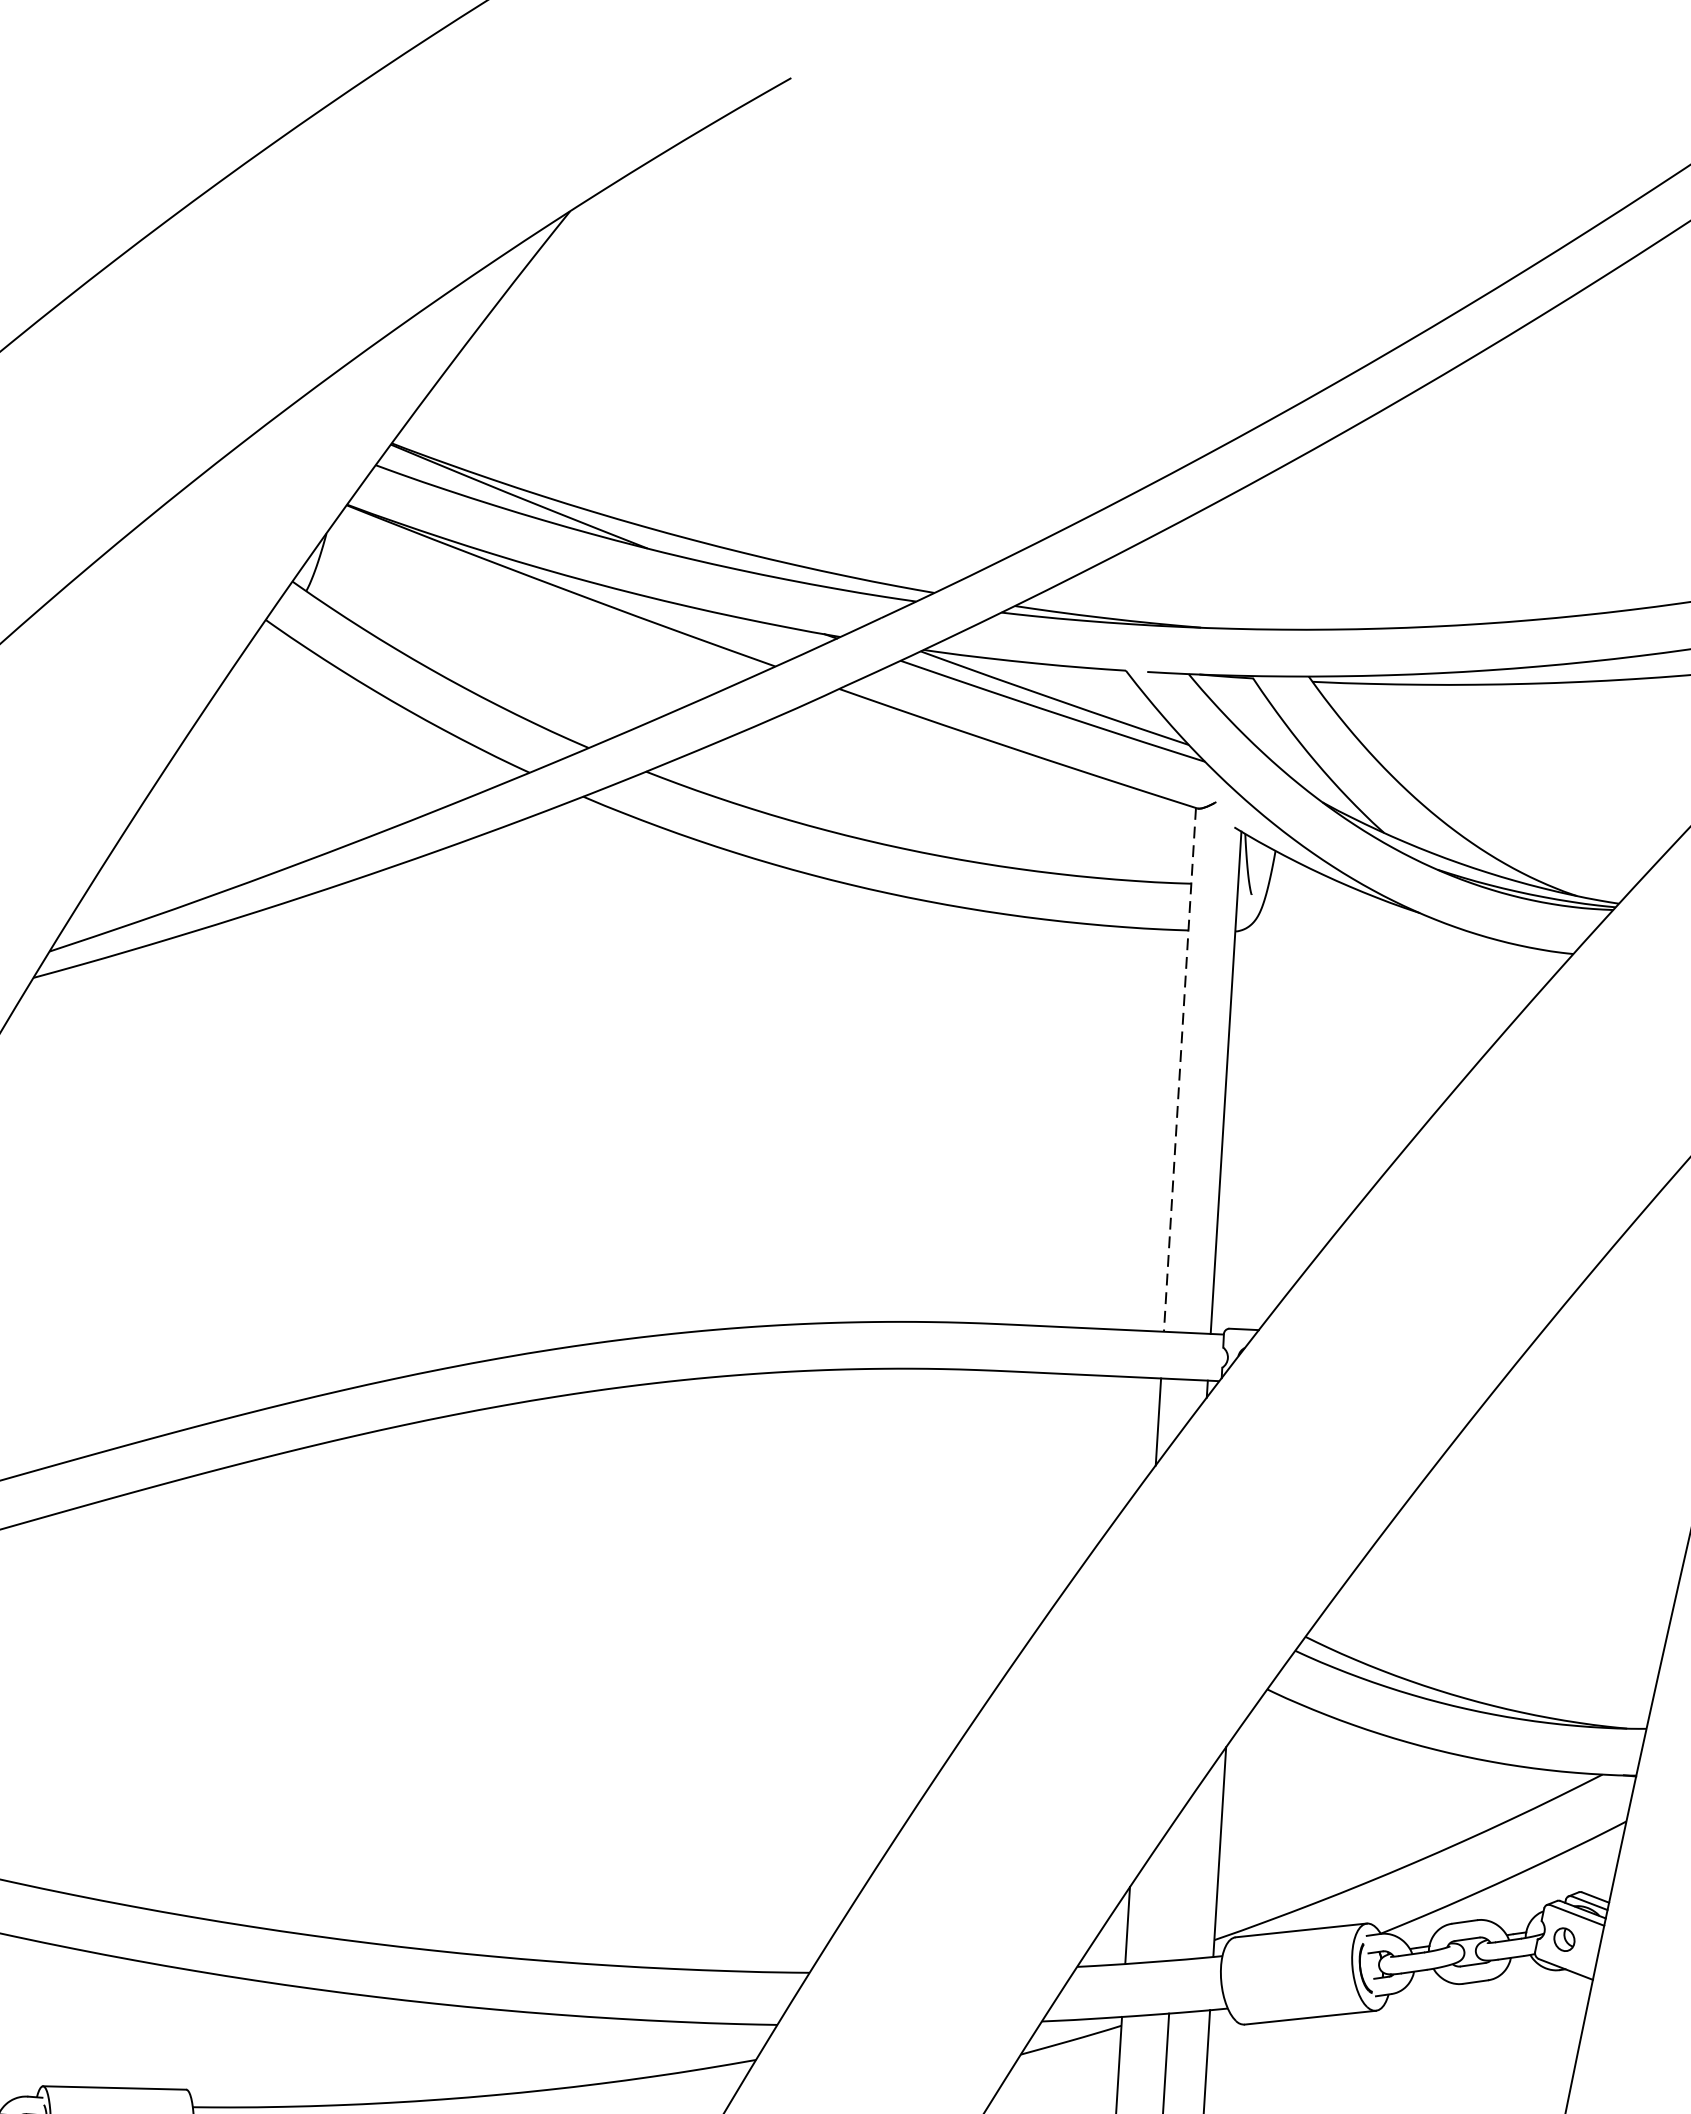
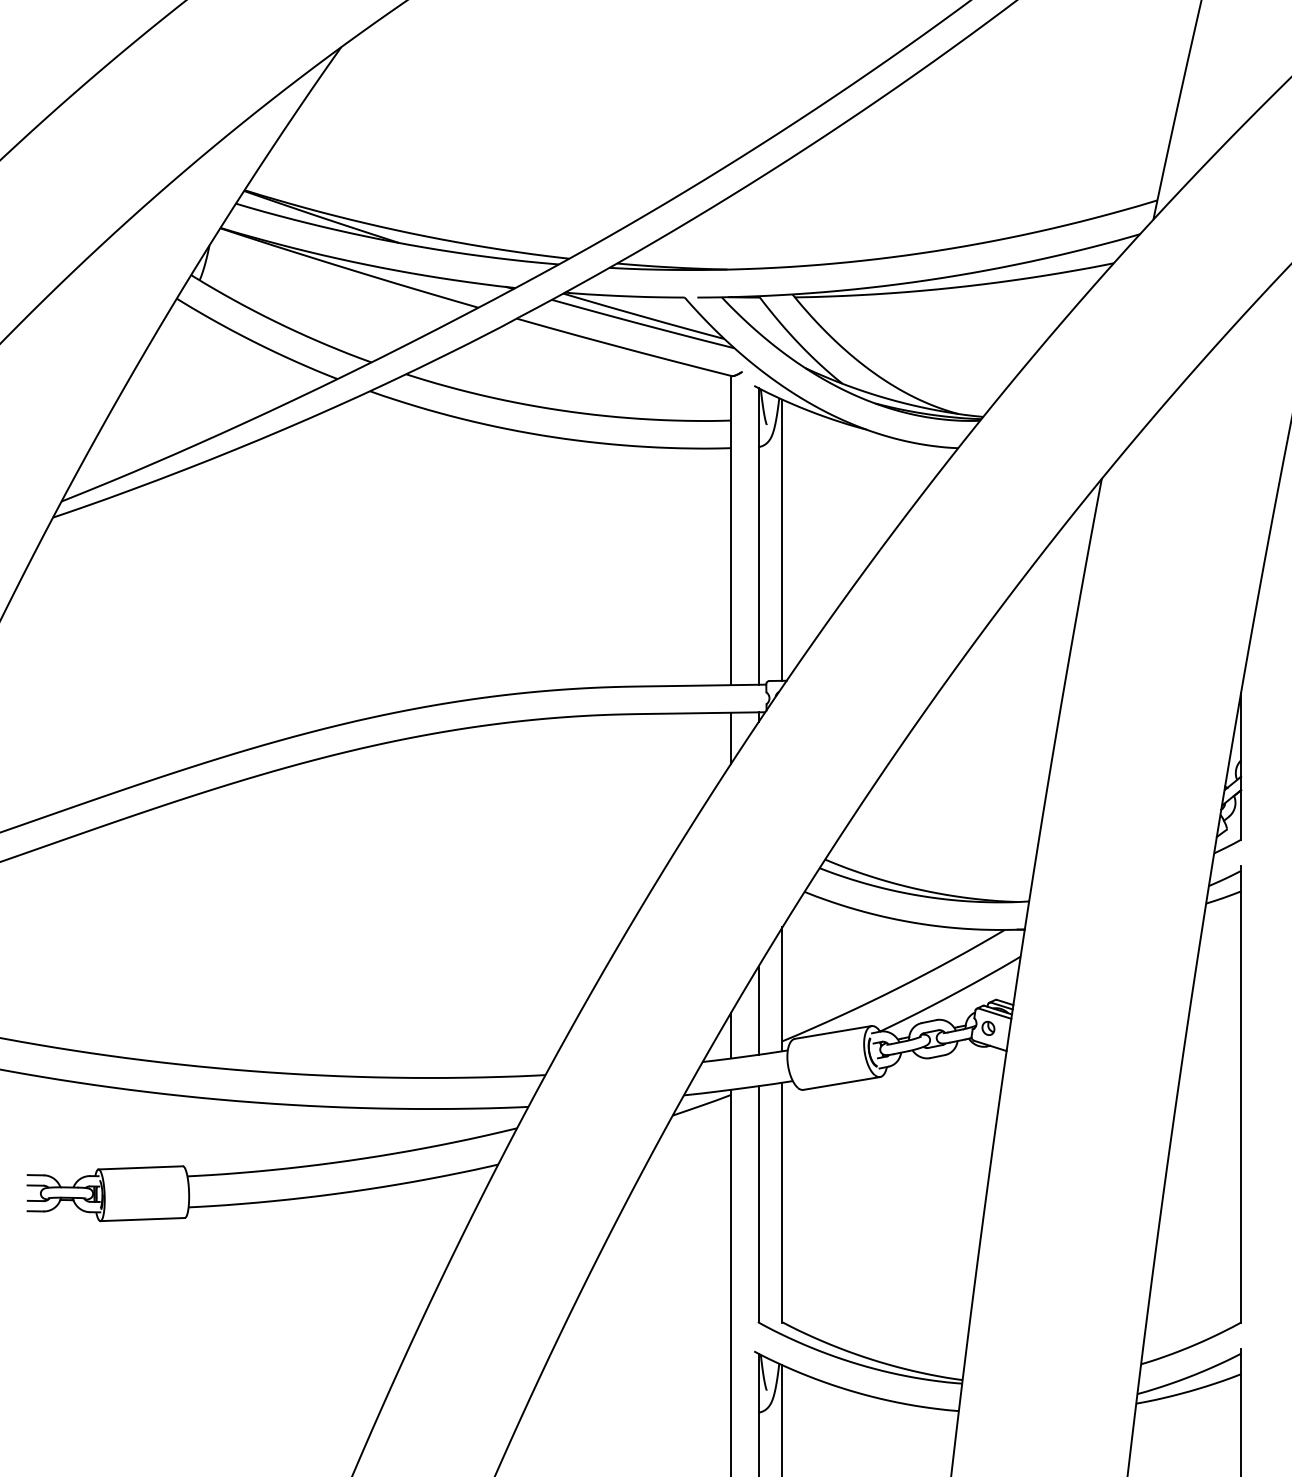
line: (1179, 1069) -> (730, 530), dashed -> solid
line: (1266, 1090) -> (782, 539), added
line: (1176, 1885) -> (758, 1010), added

